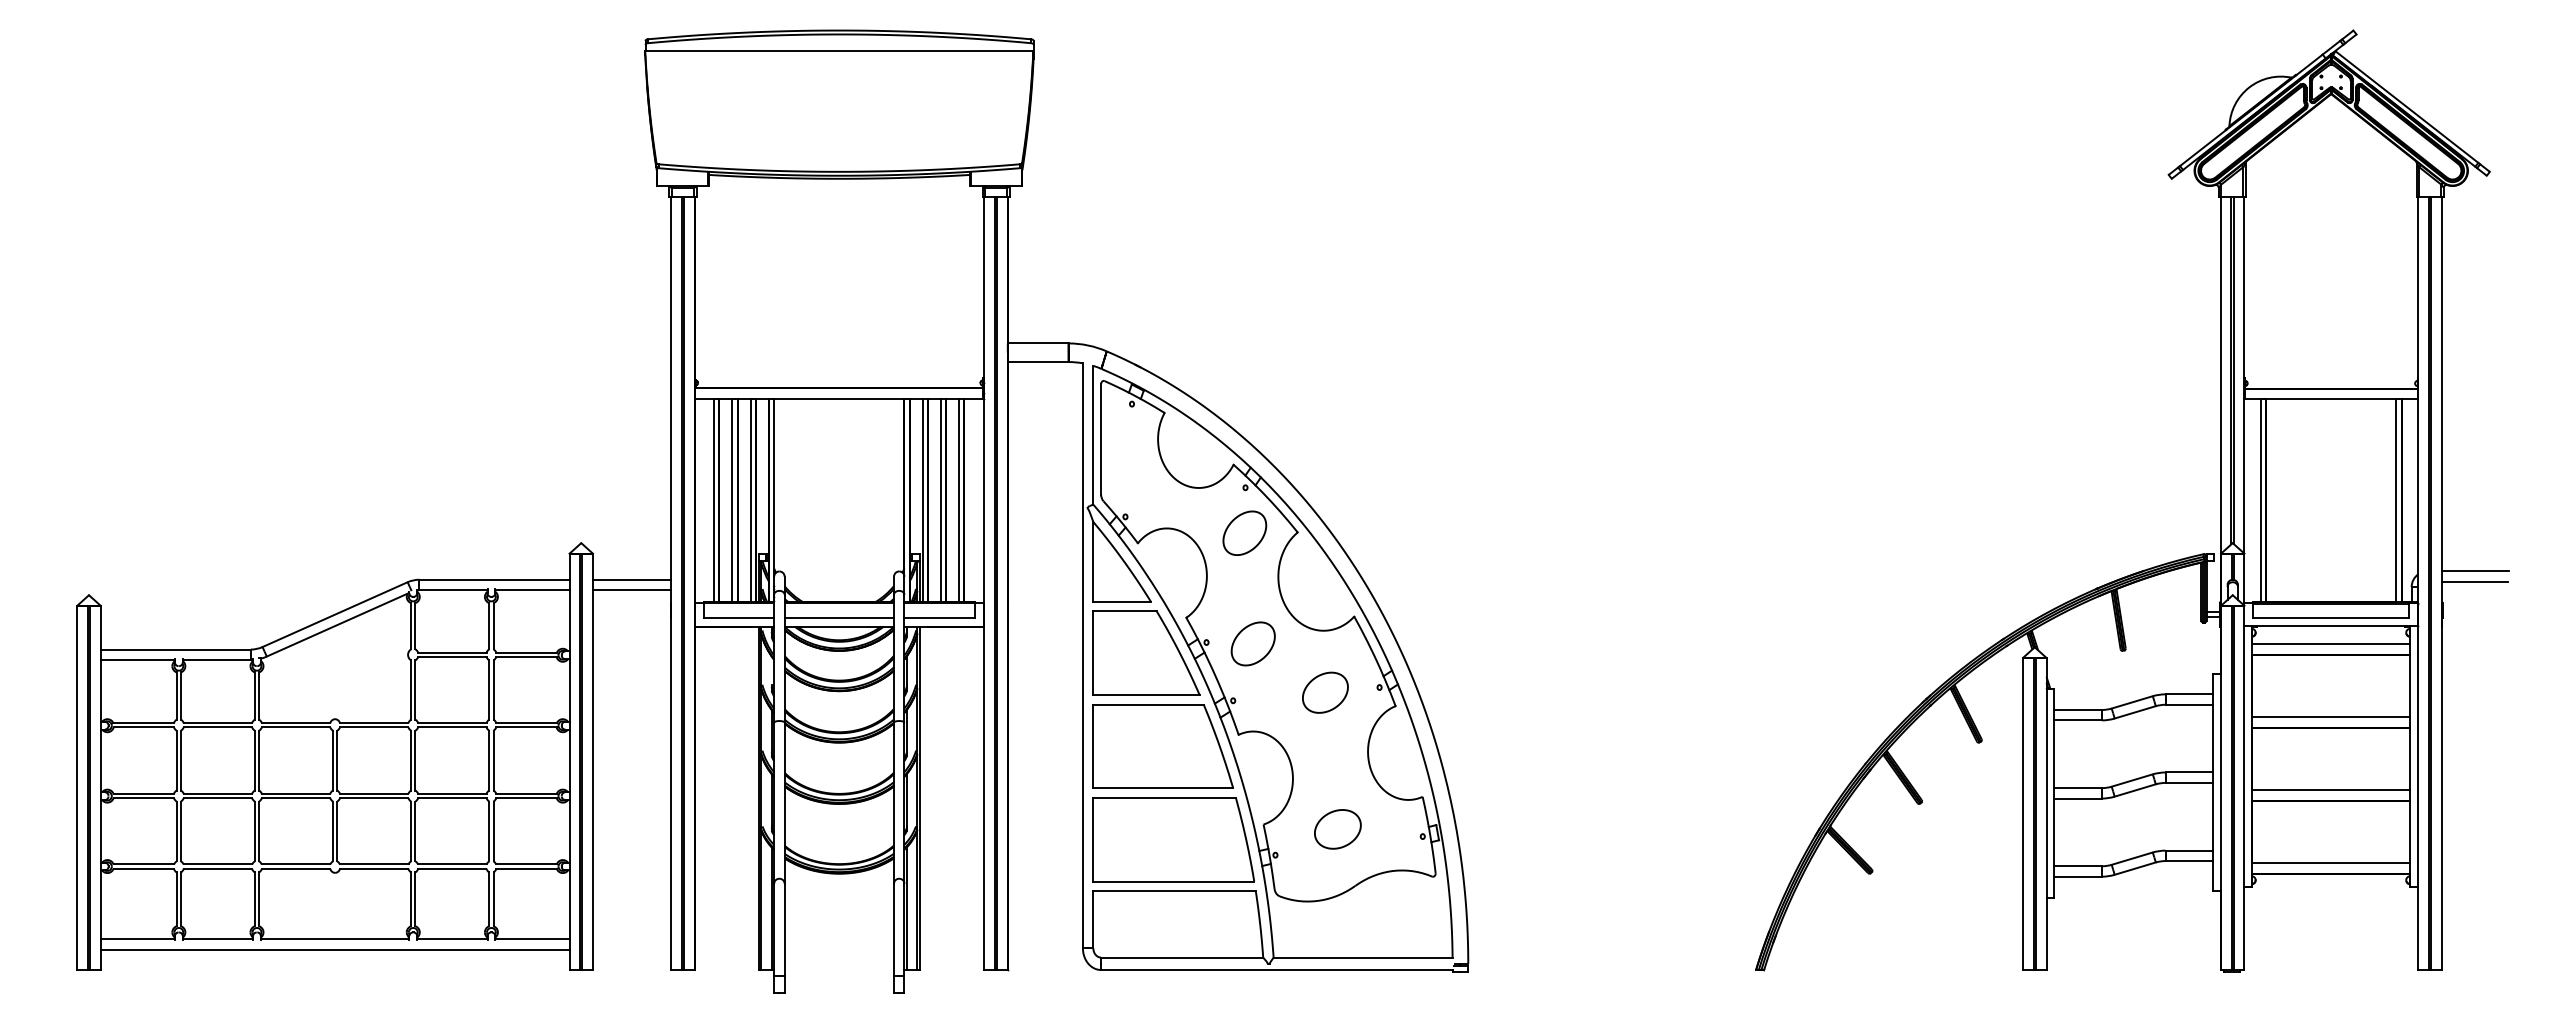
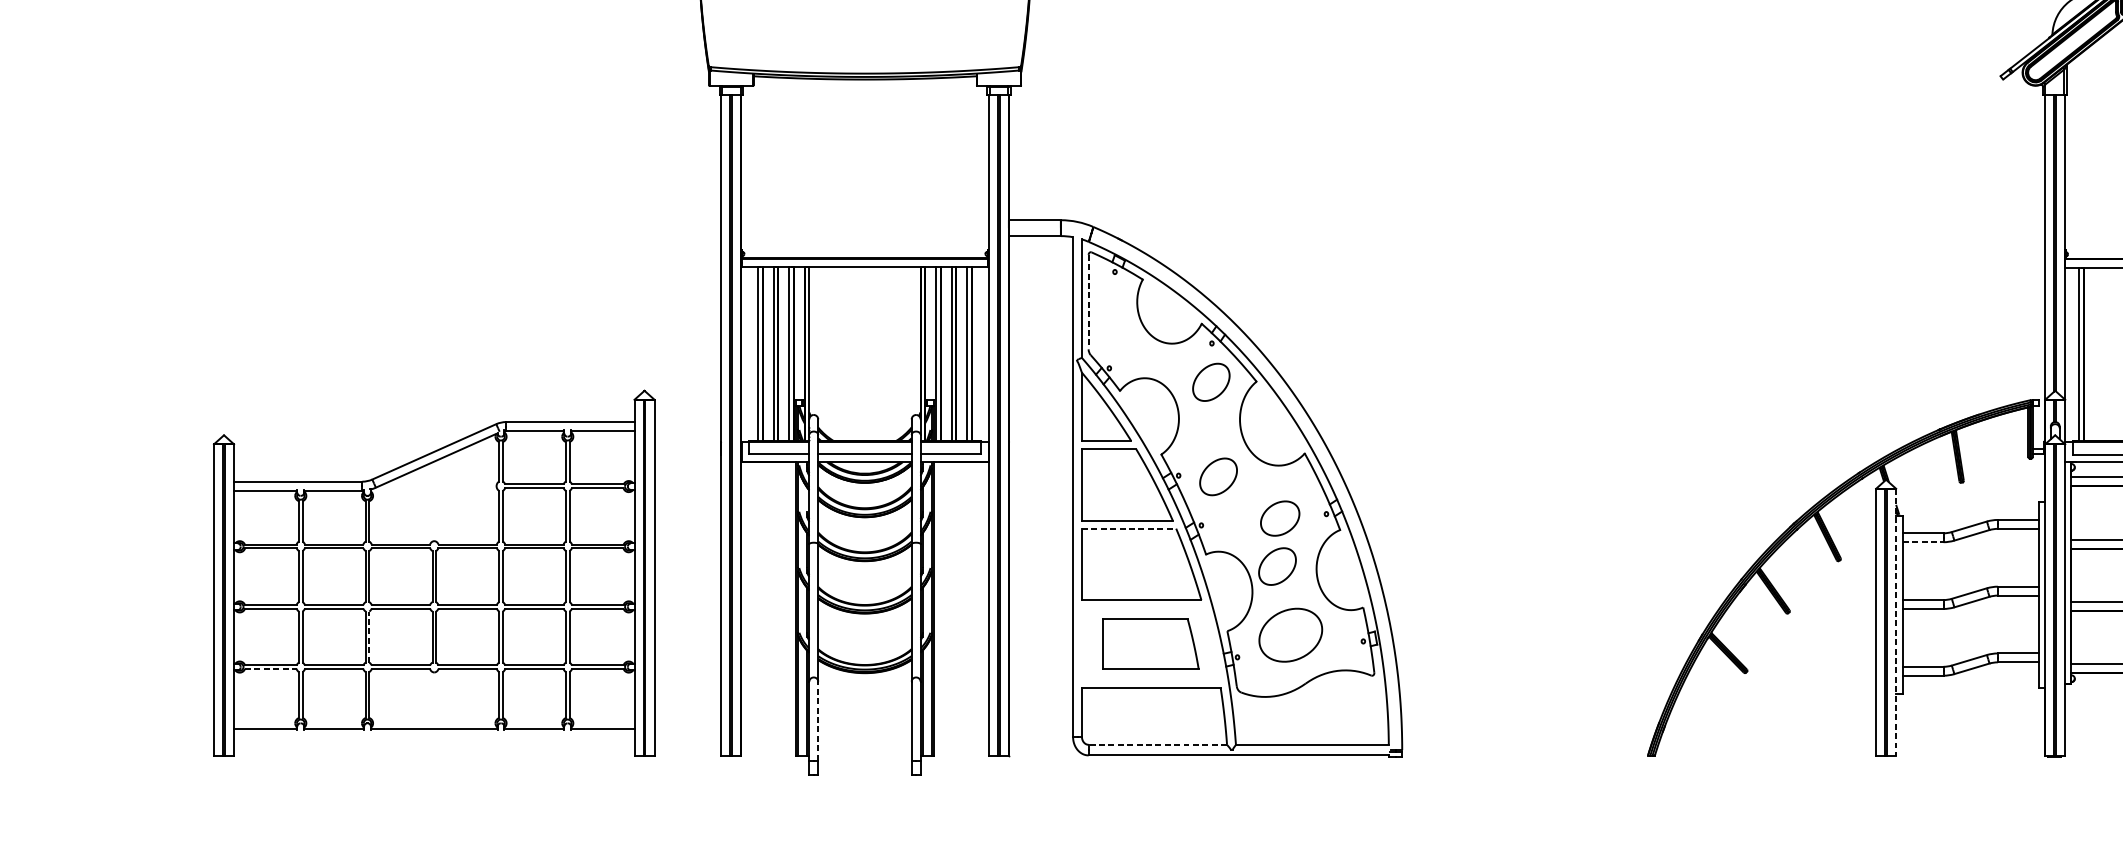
line: (1101, 439) -> (1088, 302), solid -> dashed
line: (632, 579) -> (688, 421), removed
line: (632, 590) -> (688, 431), removed
line: (1149, 704) -> (1129, 528), solid -> dashed
line: (2078, 720) -> (1923, 542), solid -> dashed
part: (1321, 748) -> (1276, 566), added
line: (2046, 814) -> (1896, 622), solid -> dashed
part: (1337, 829) -> (1290, 635), size x1.6
line: (259, 831) -> (369, 637), solid -> dashed
part: (1173, 839) -> (1150, 643), size x0.7
line: (144, 868) -> (271, 668), solid -> dashed
line: (784, 929) -> (818, 720), solid -> dashed
line: (334, 949) -> (433, 737), removed
line: (1181, 957) -> (1157, 744), solid -> dashed

